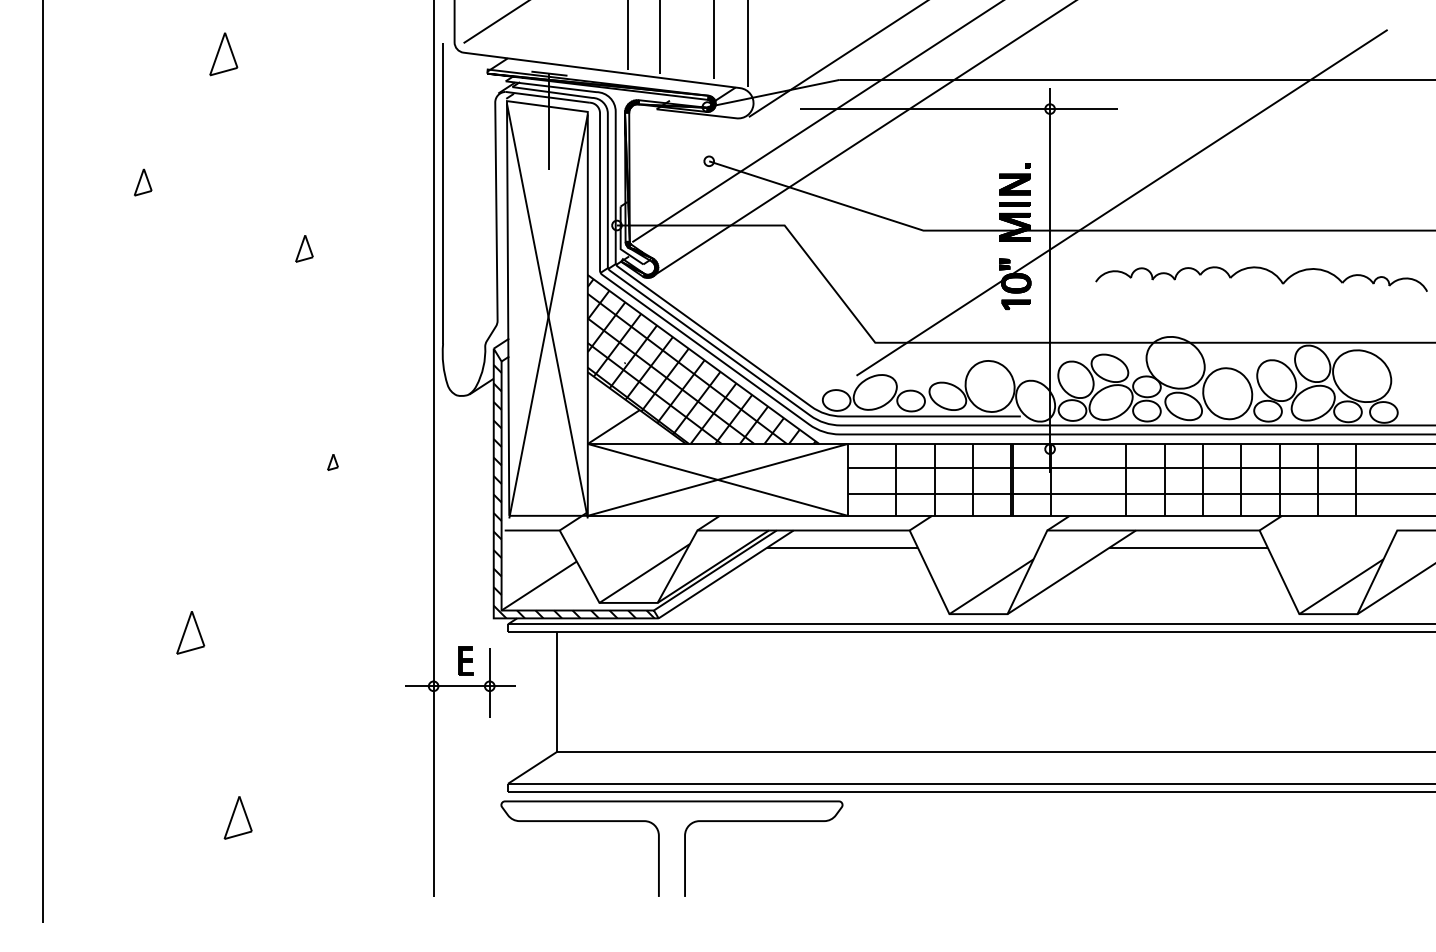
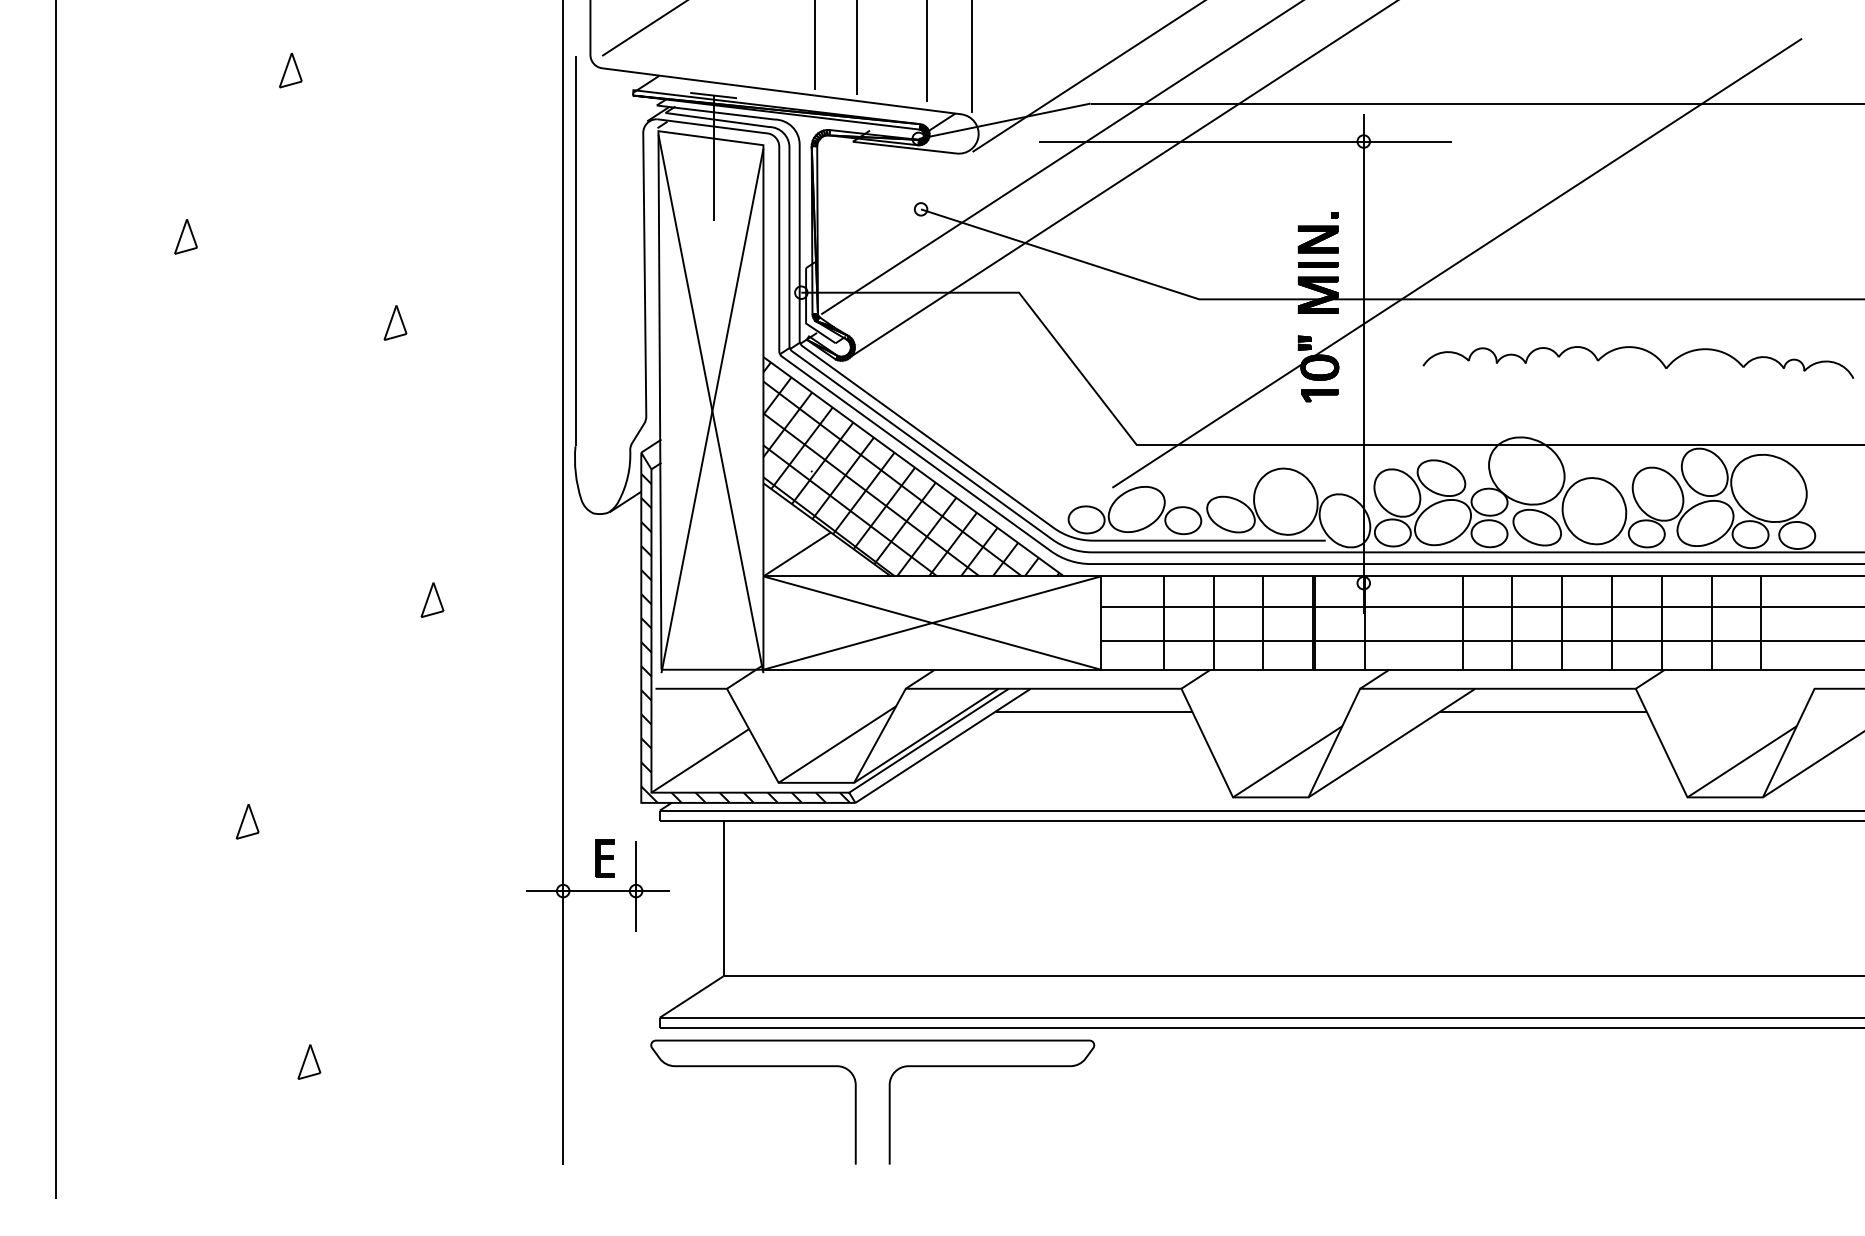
part: (223, 54) -> (290, 70), size x0.62
part: (332, 462) -> (431, 600), size x1.67
part: (190, 632) -> (247, 821), size x0.62
part: (237, 817) -> (308, 1061), size x0.62

